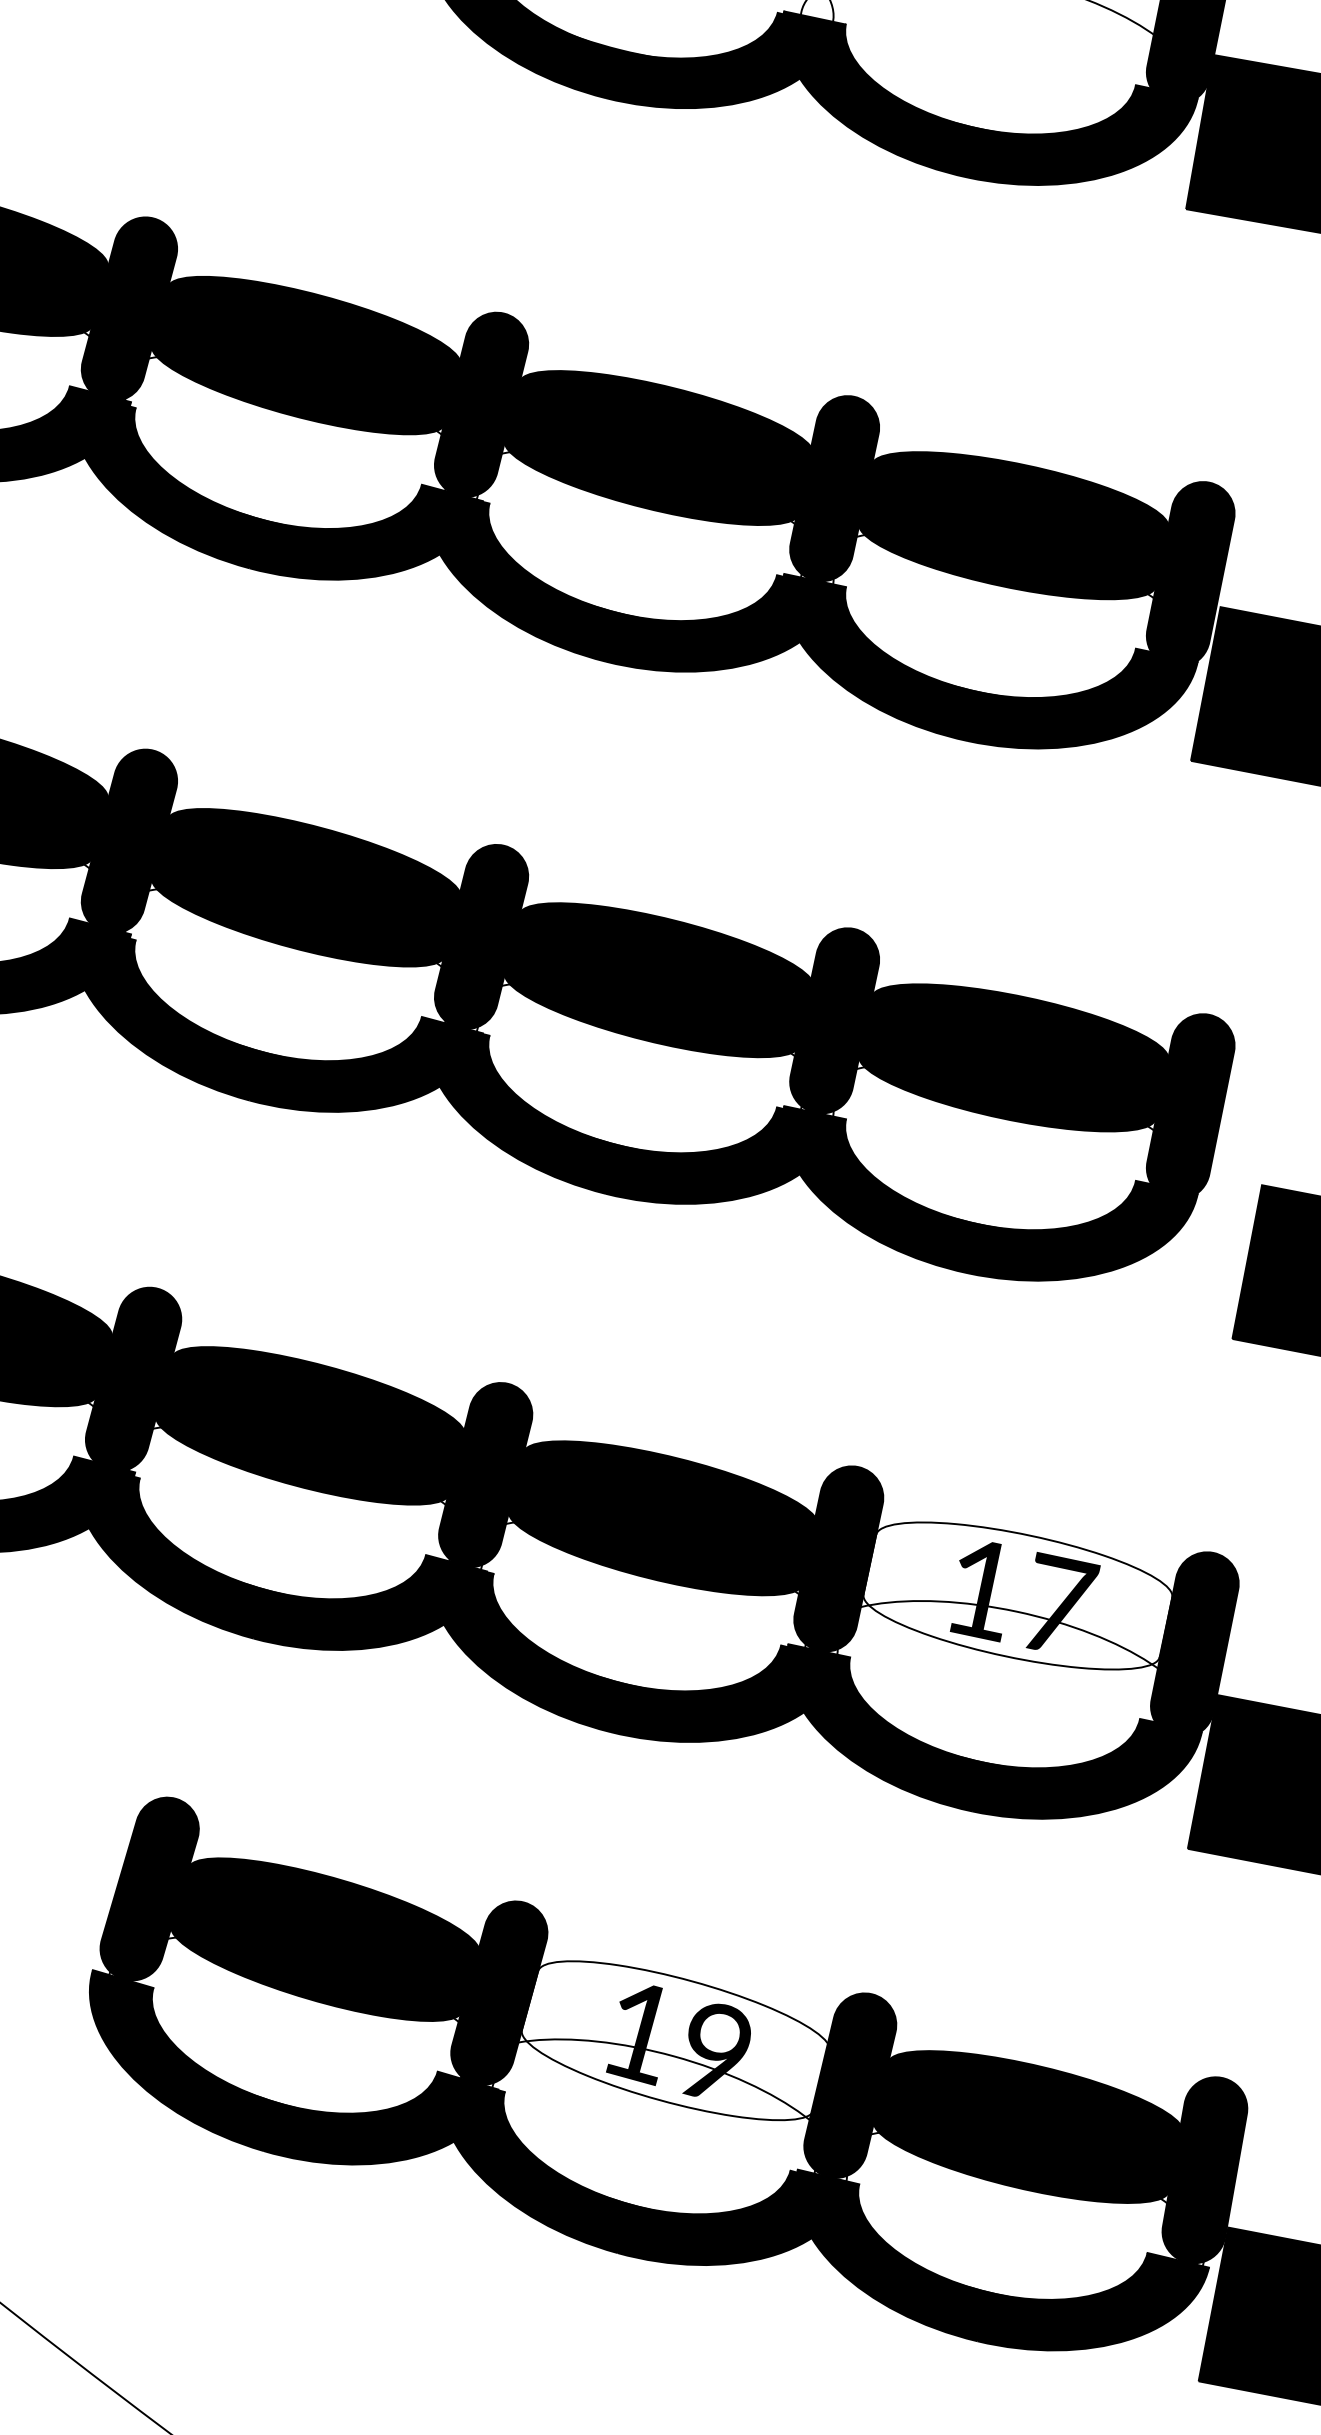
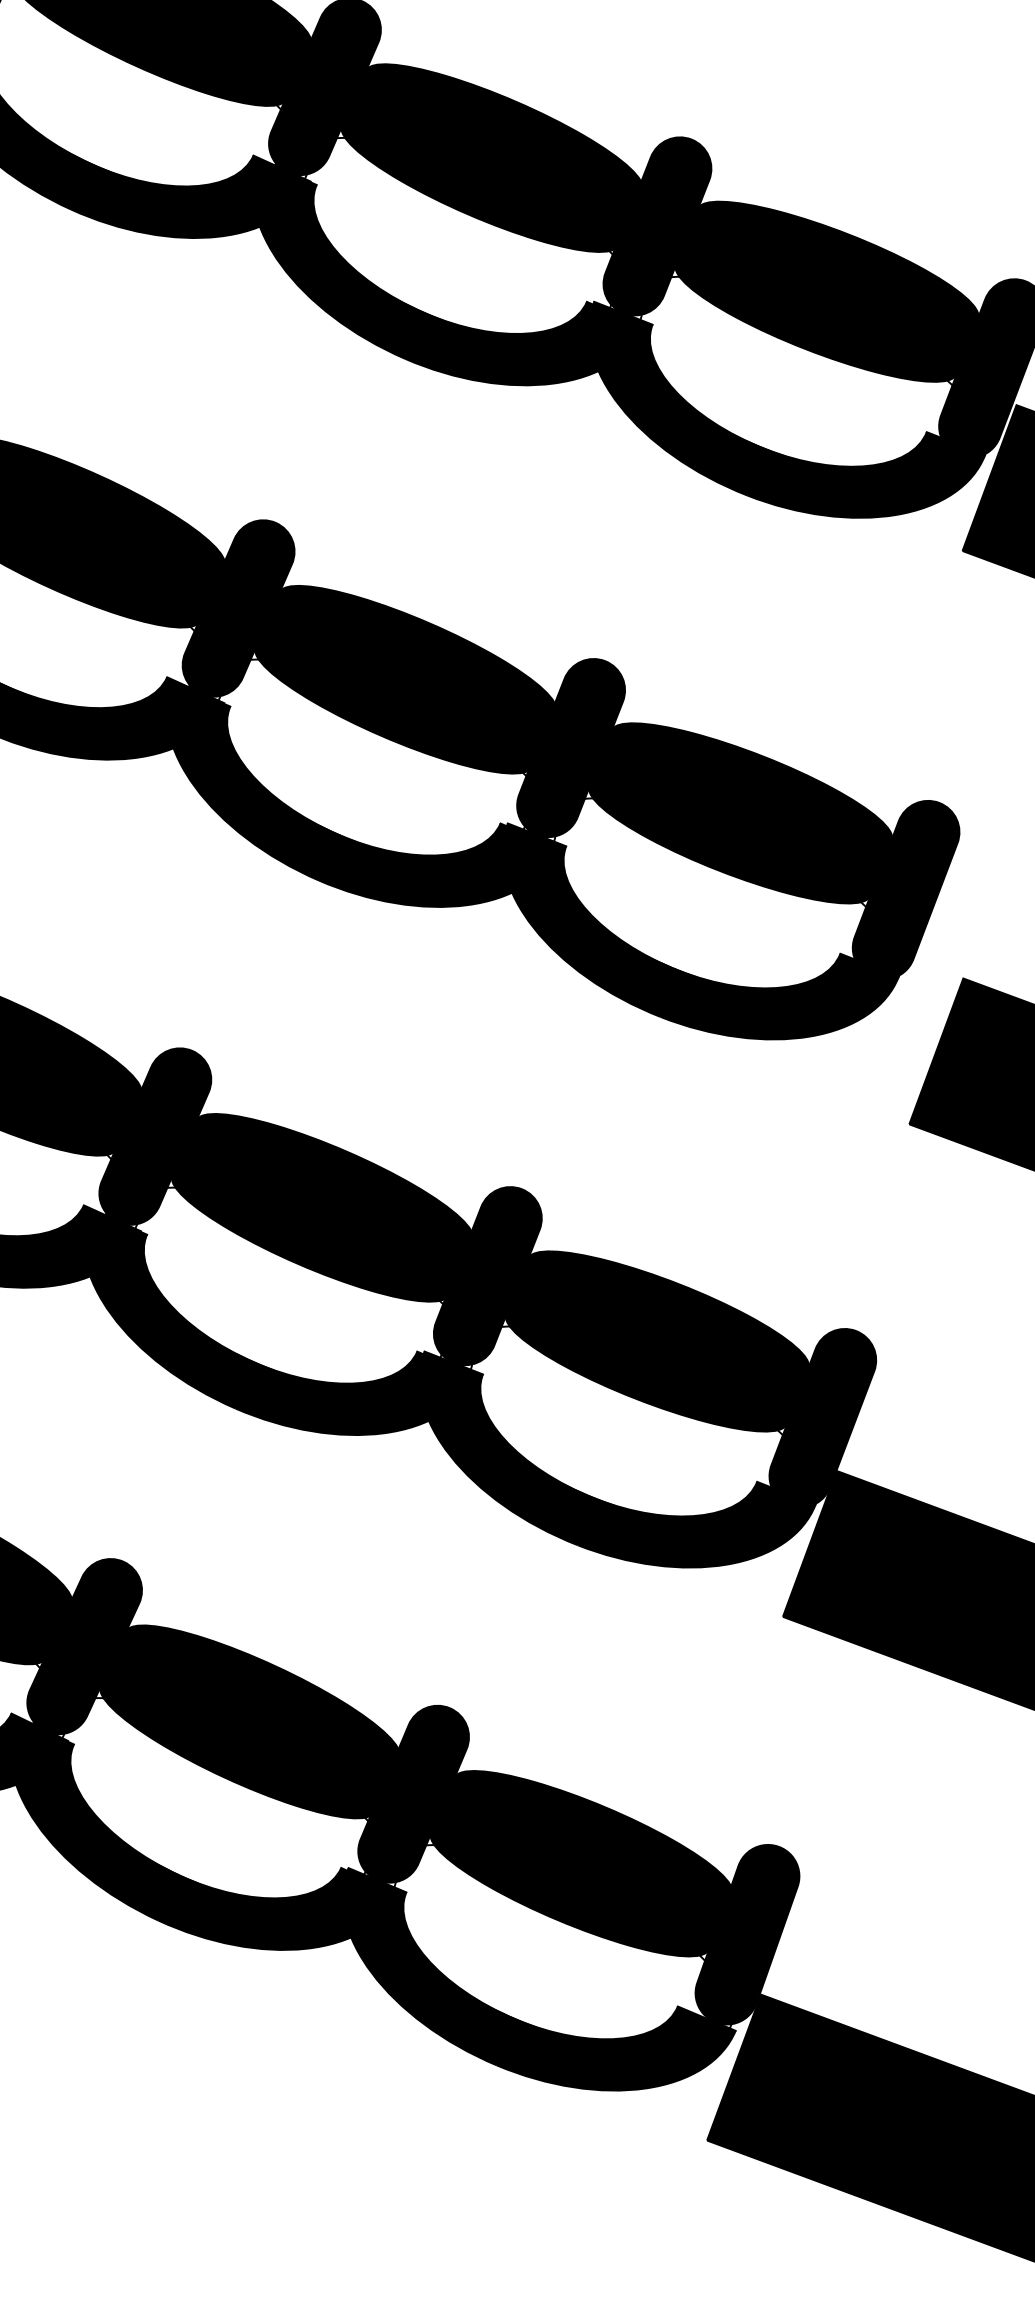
fill: (1017, 1595) -> (657, 1340), added
fill: (675, 2040) -> (249, 1721), added

